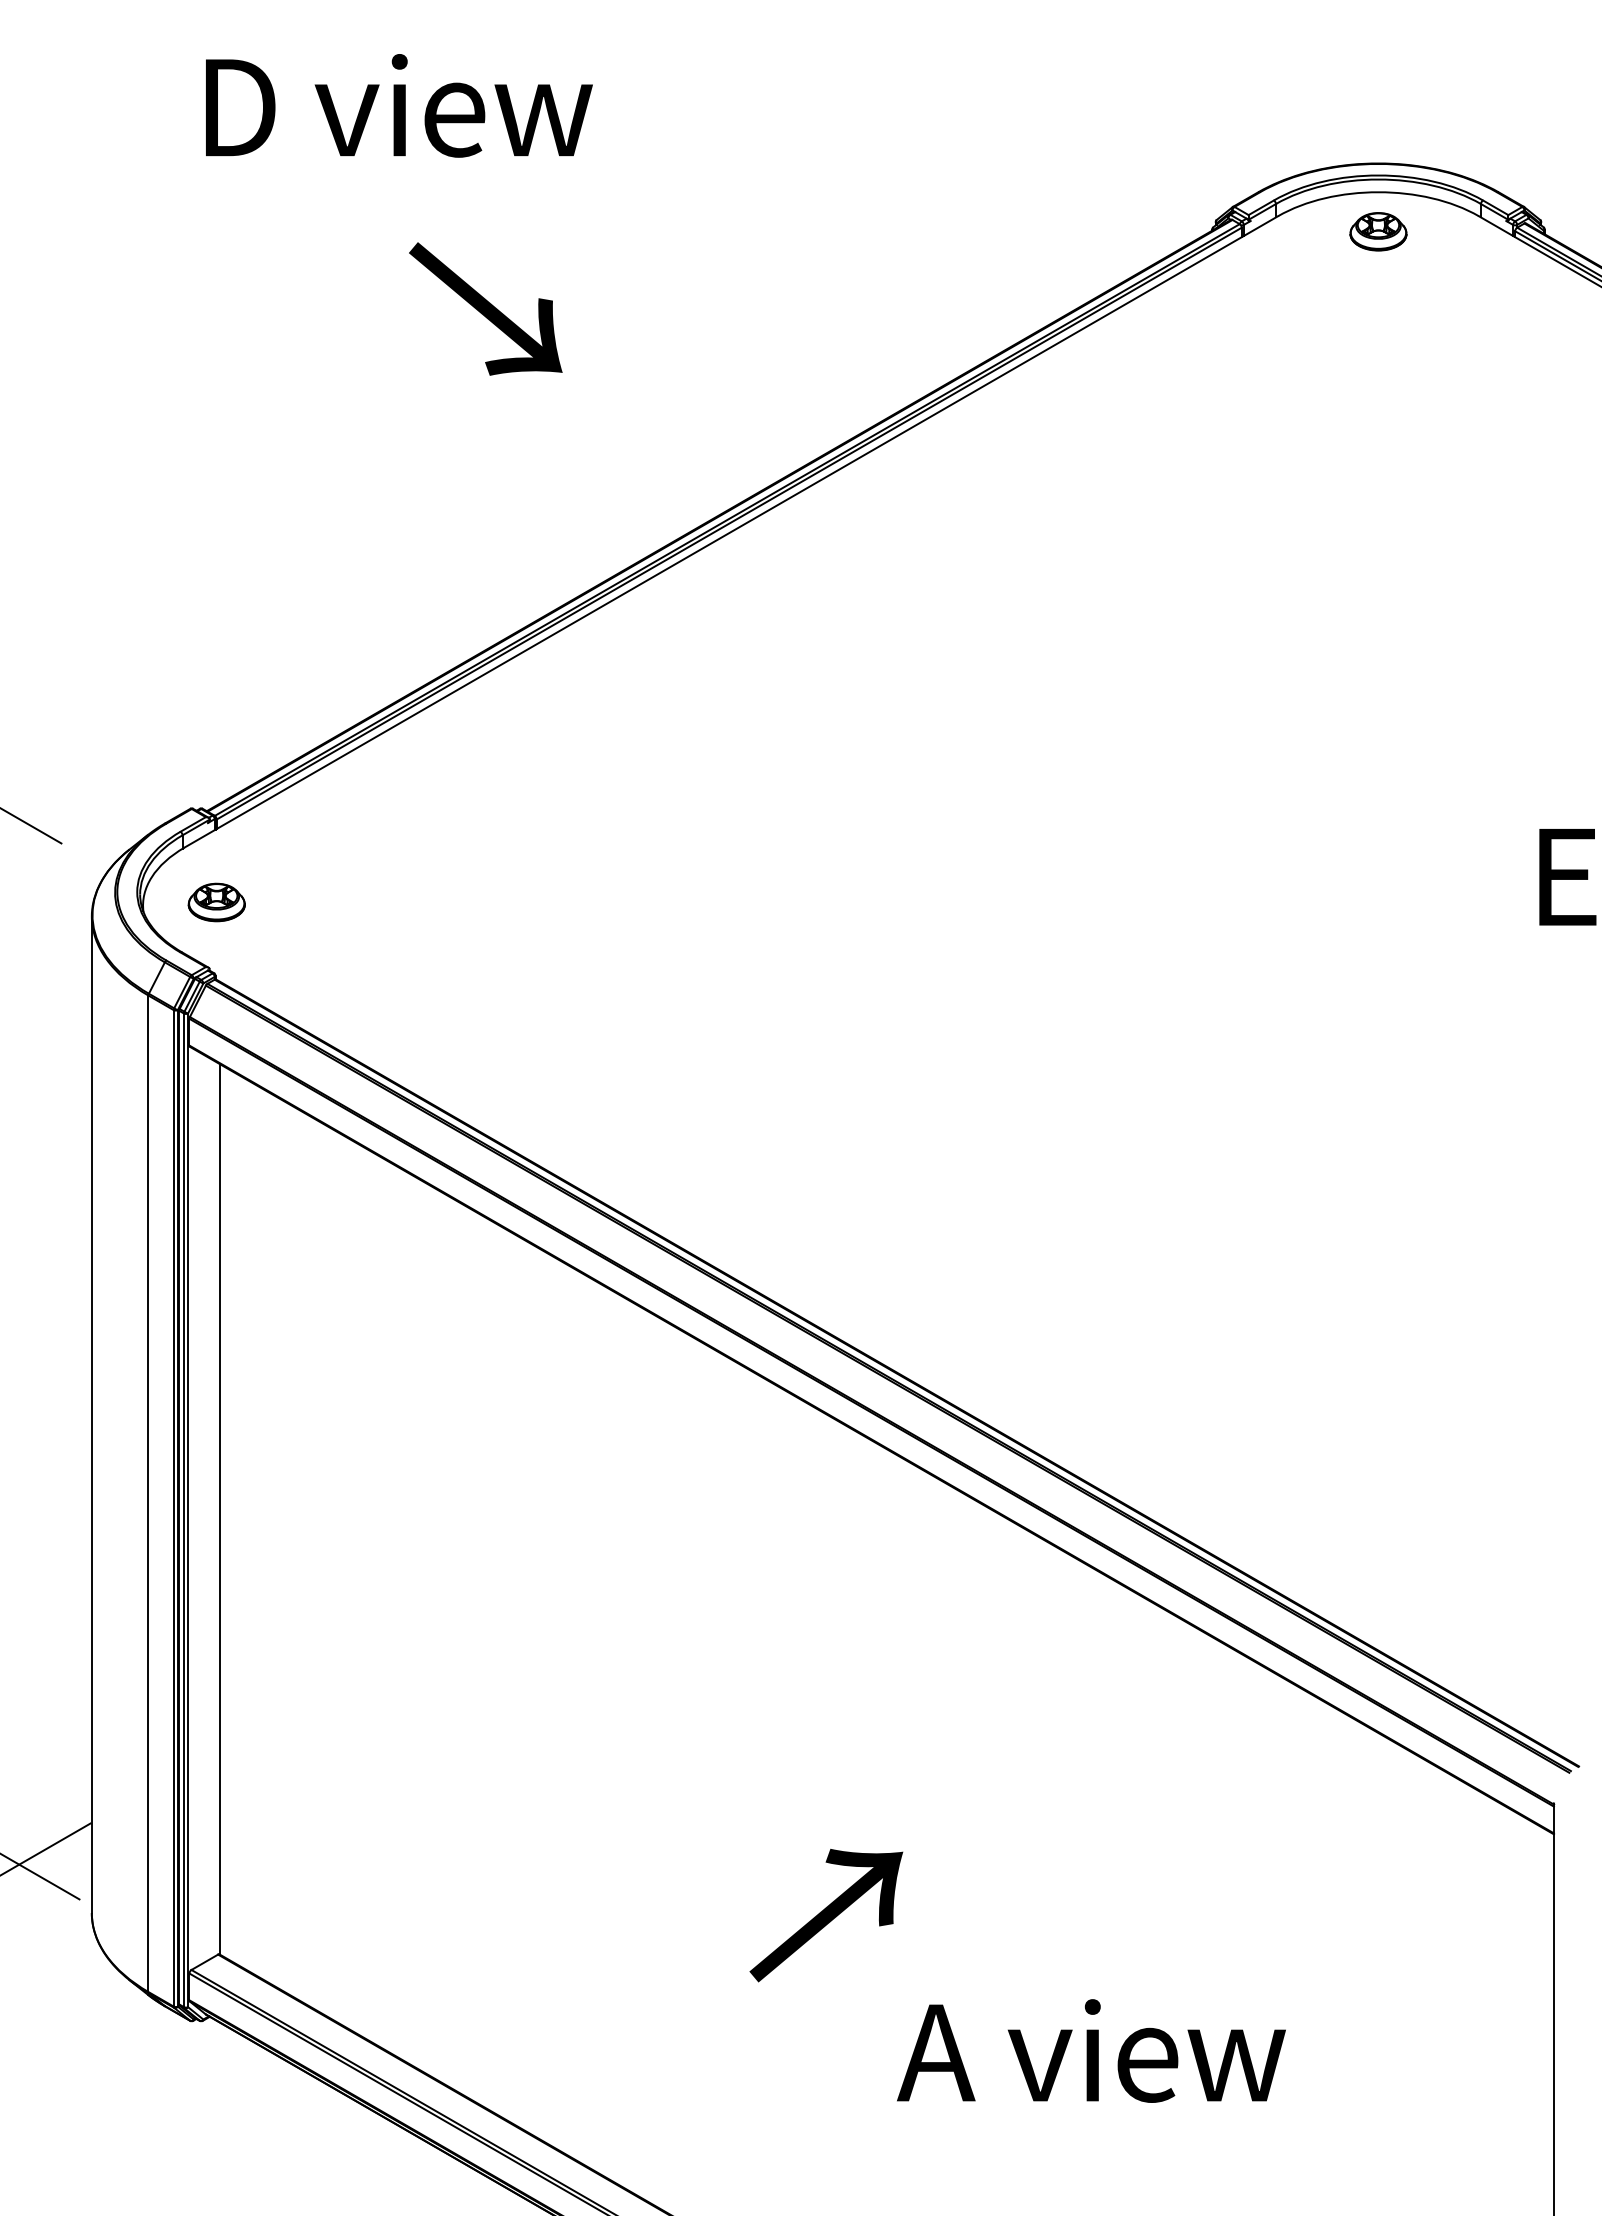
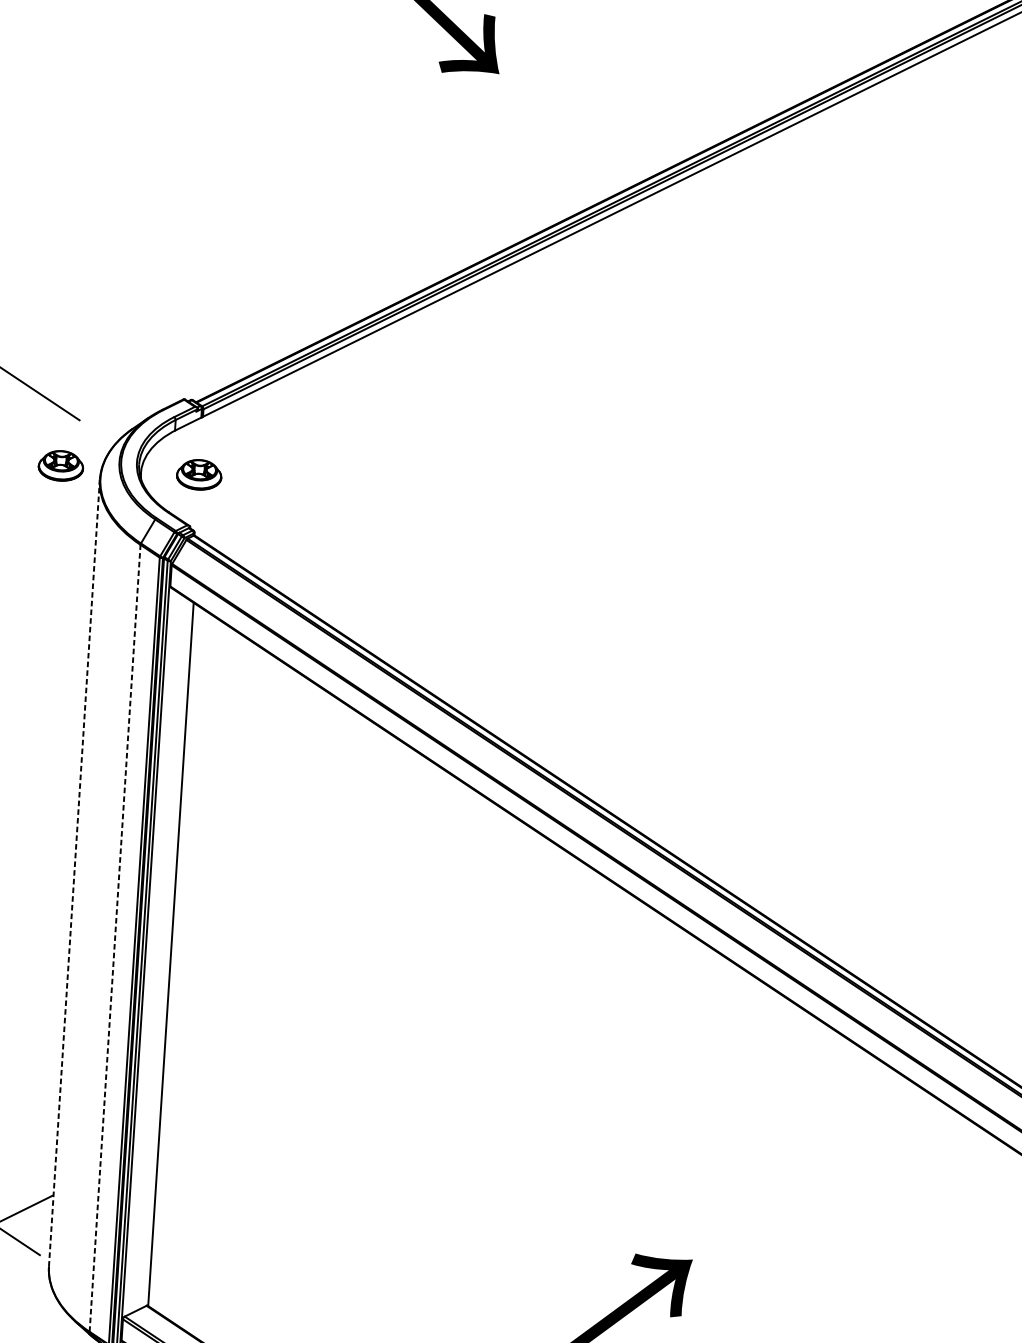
part: (41, 902) -> (60, 465), added
line: (91, 1414) -> (74, 872), solid -> dashed
line: (148, 1493) -> (115, 938), solid -> dashed

